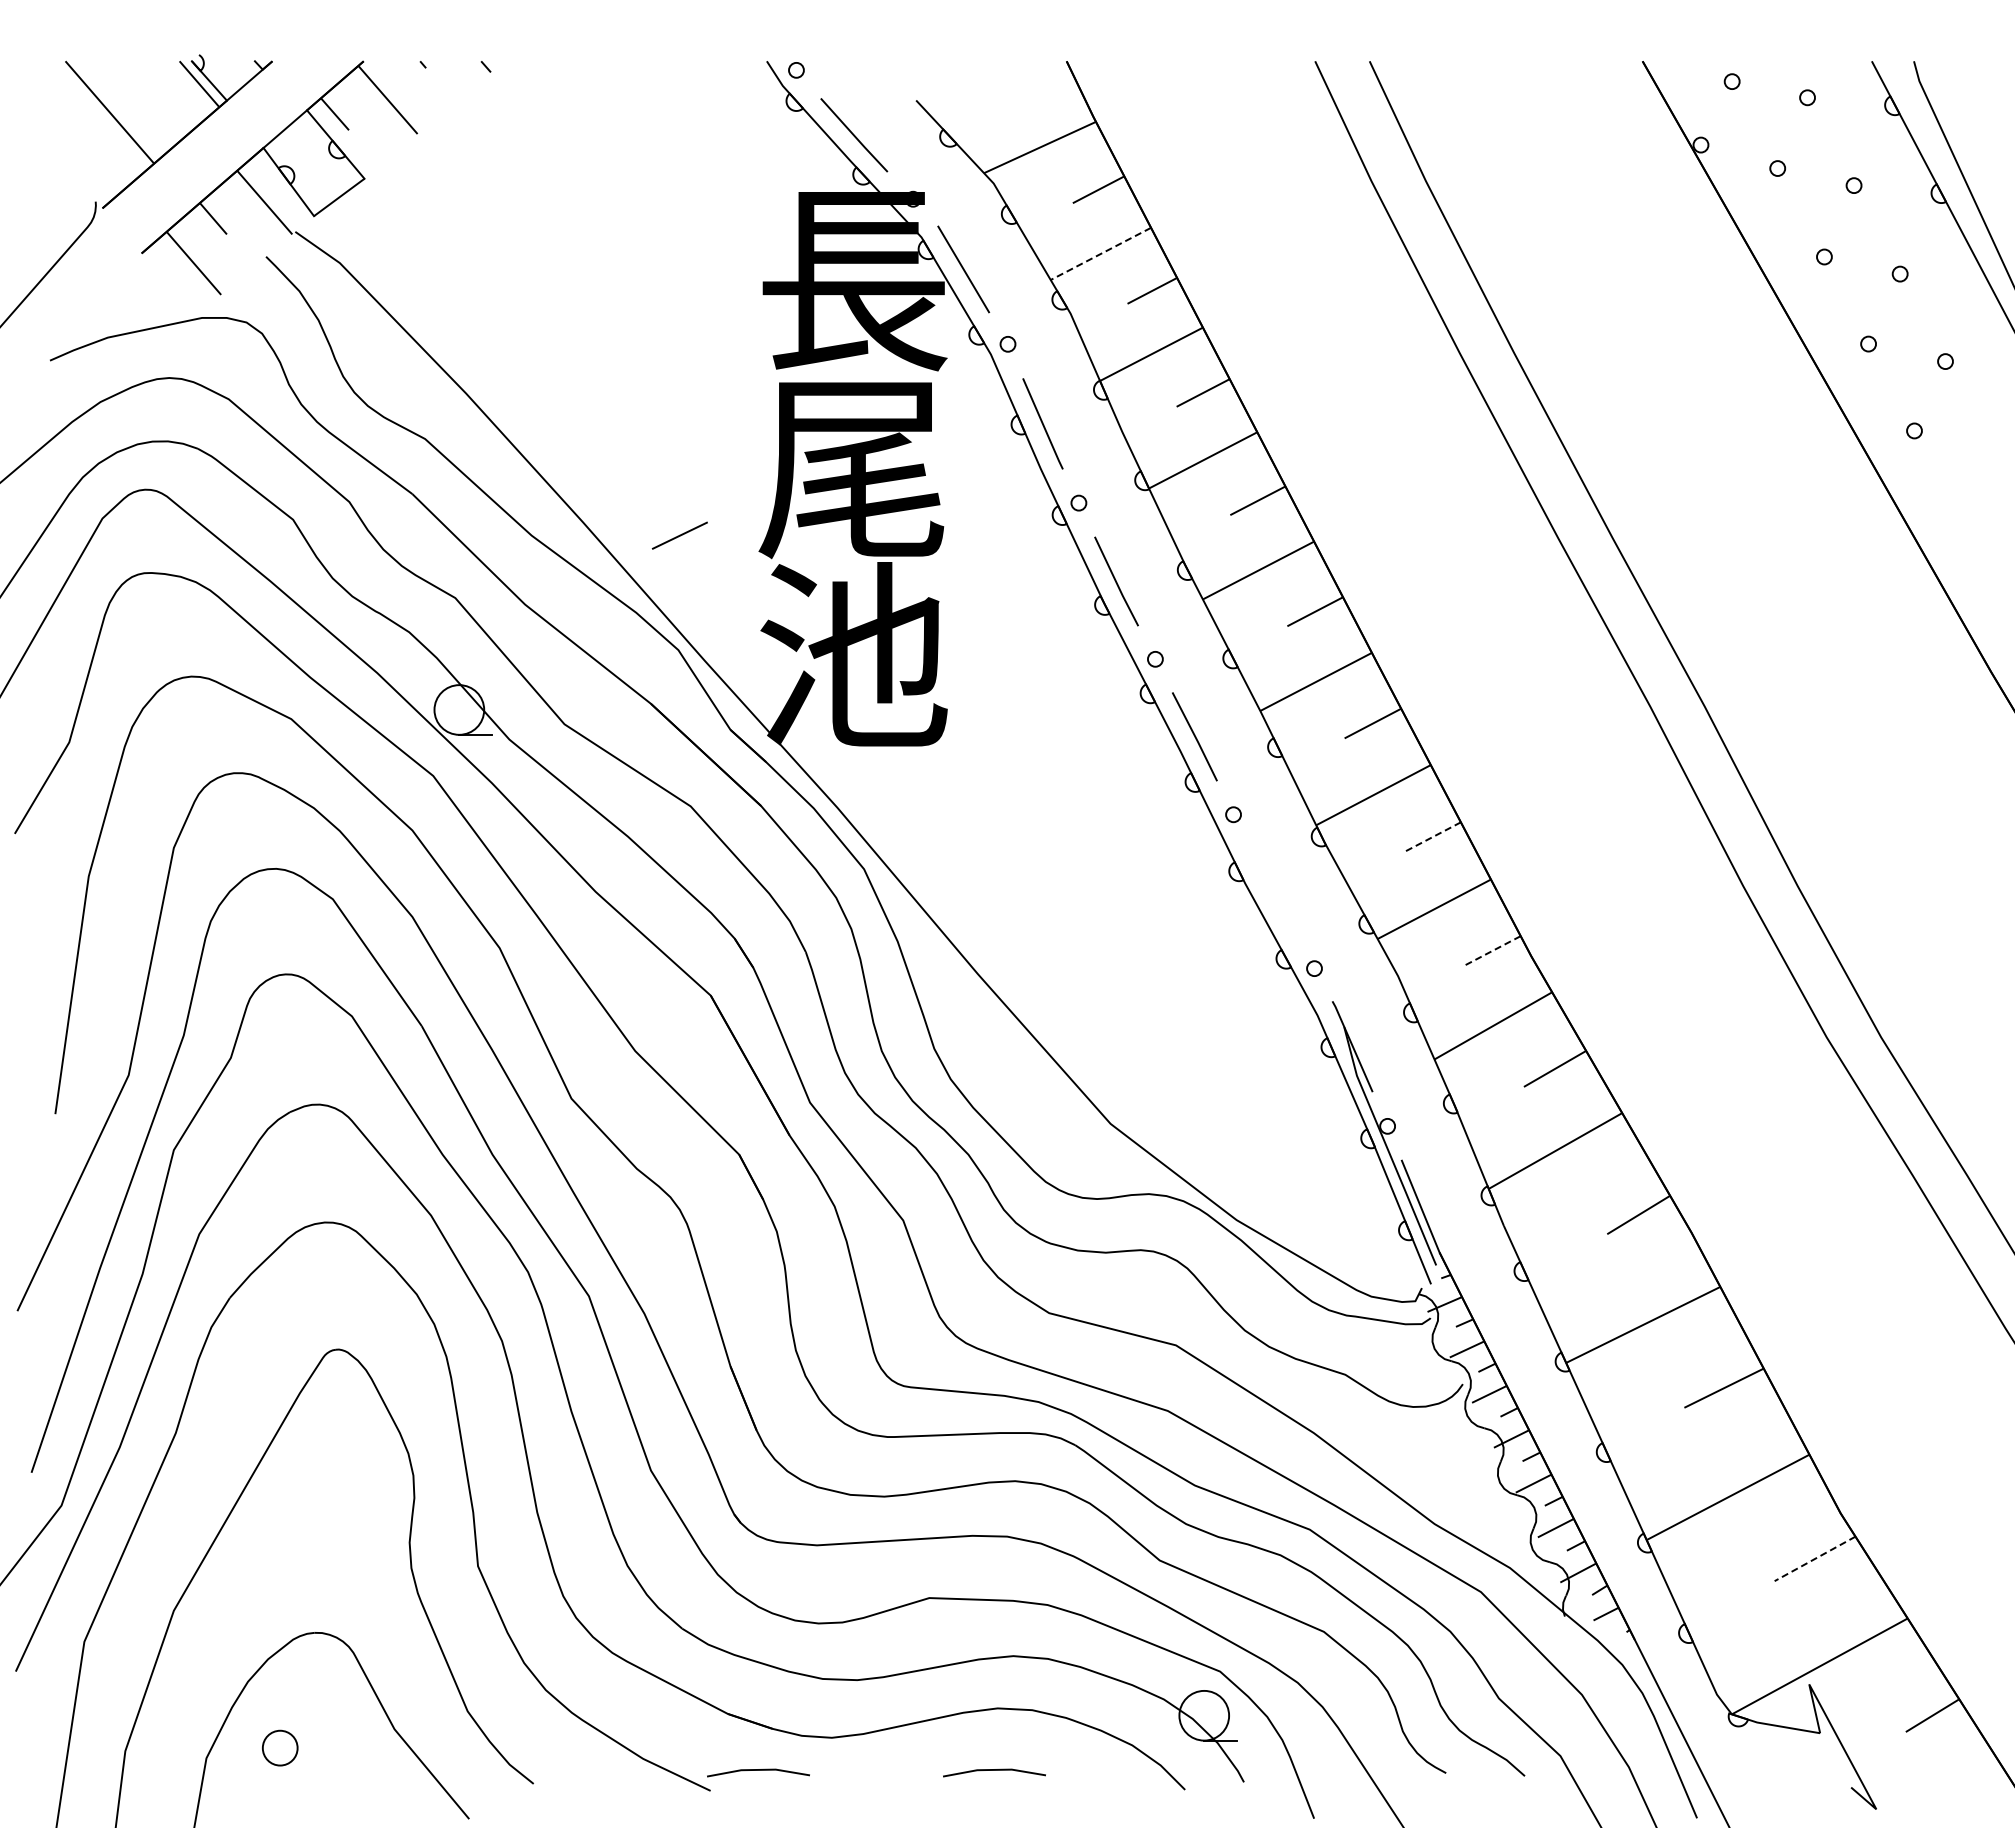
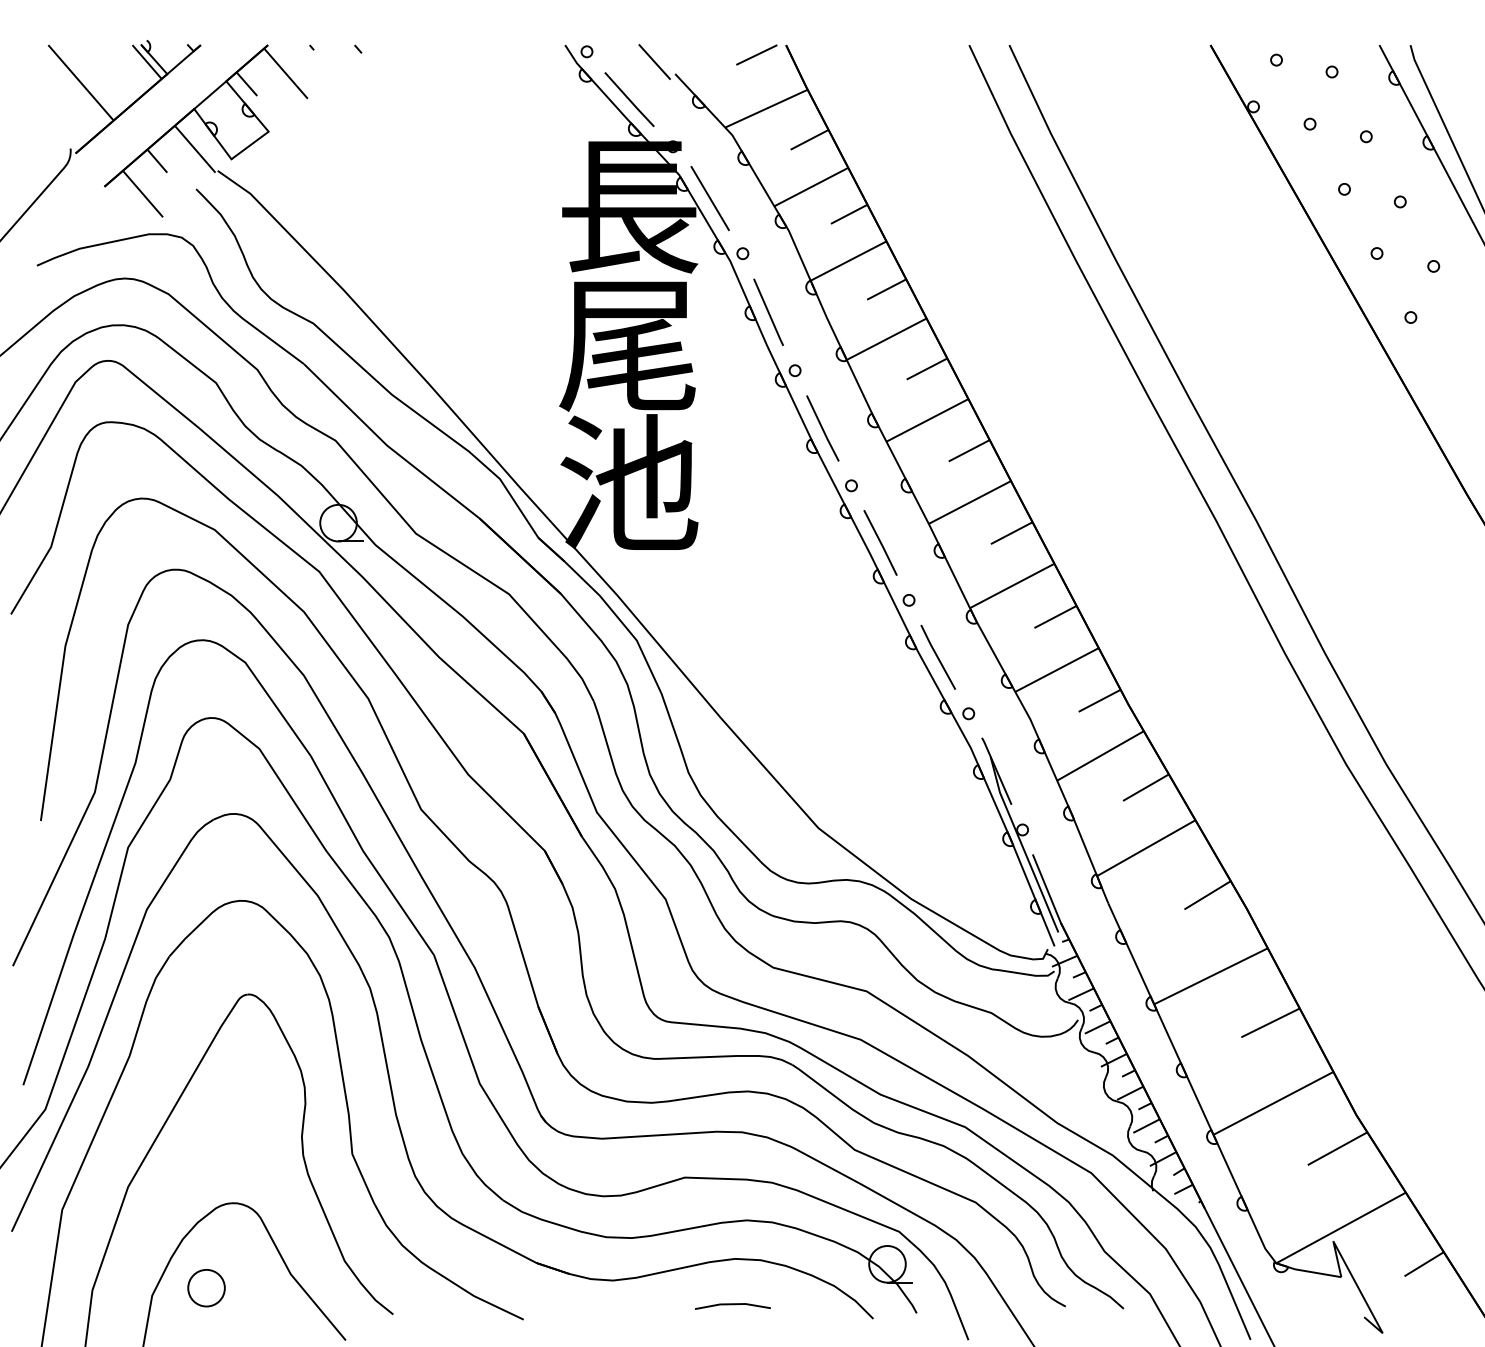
line: (888, 84) -> (654, 62), added
line: (1100, 254) -> (811, 187), dashed -> solid
line: (679, 535) -> (756, 54), moved
line: (1431, 837) -> (1054, 617), dashed -> solid
line: (1273, 892) -> (938, 657), added
line: (1491, 951) -> (1099, 701), dashed -> solid
line: (1814, 1559) -> (1337, 1149), dashed -> solid
circle: (280, 1748) -> (206, 1288), size x1.43
line: (758, 1770) -> (559, 1304), removed

